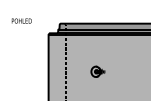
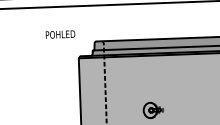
text: (21, 20) -> (60, 33), moved

